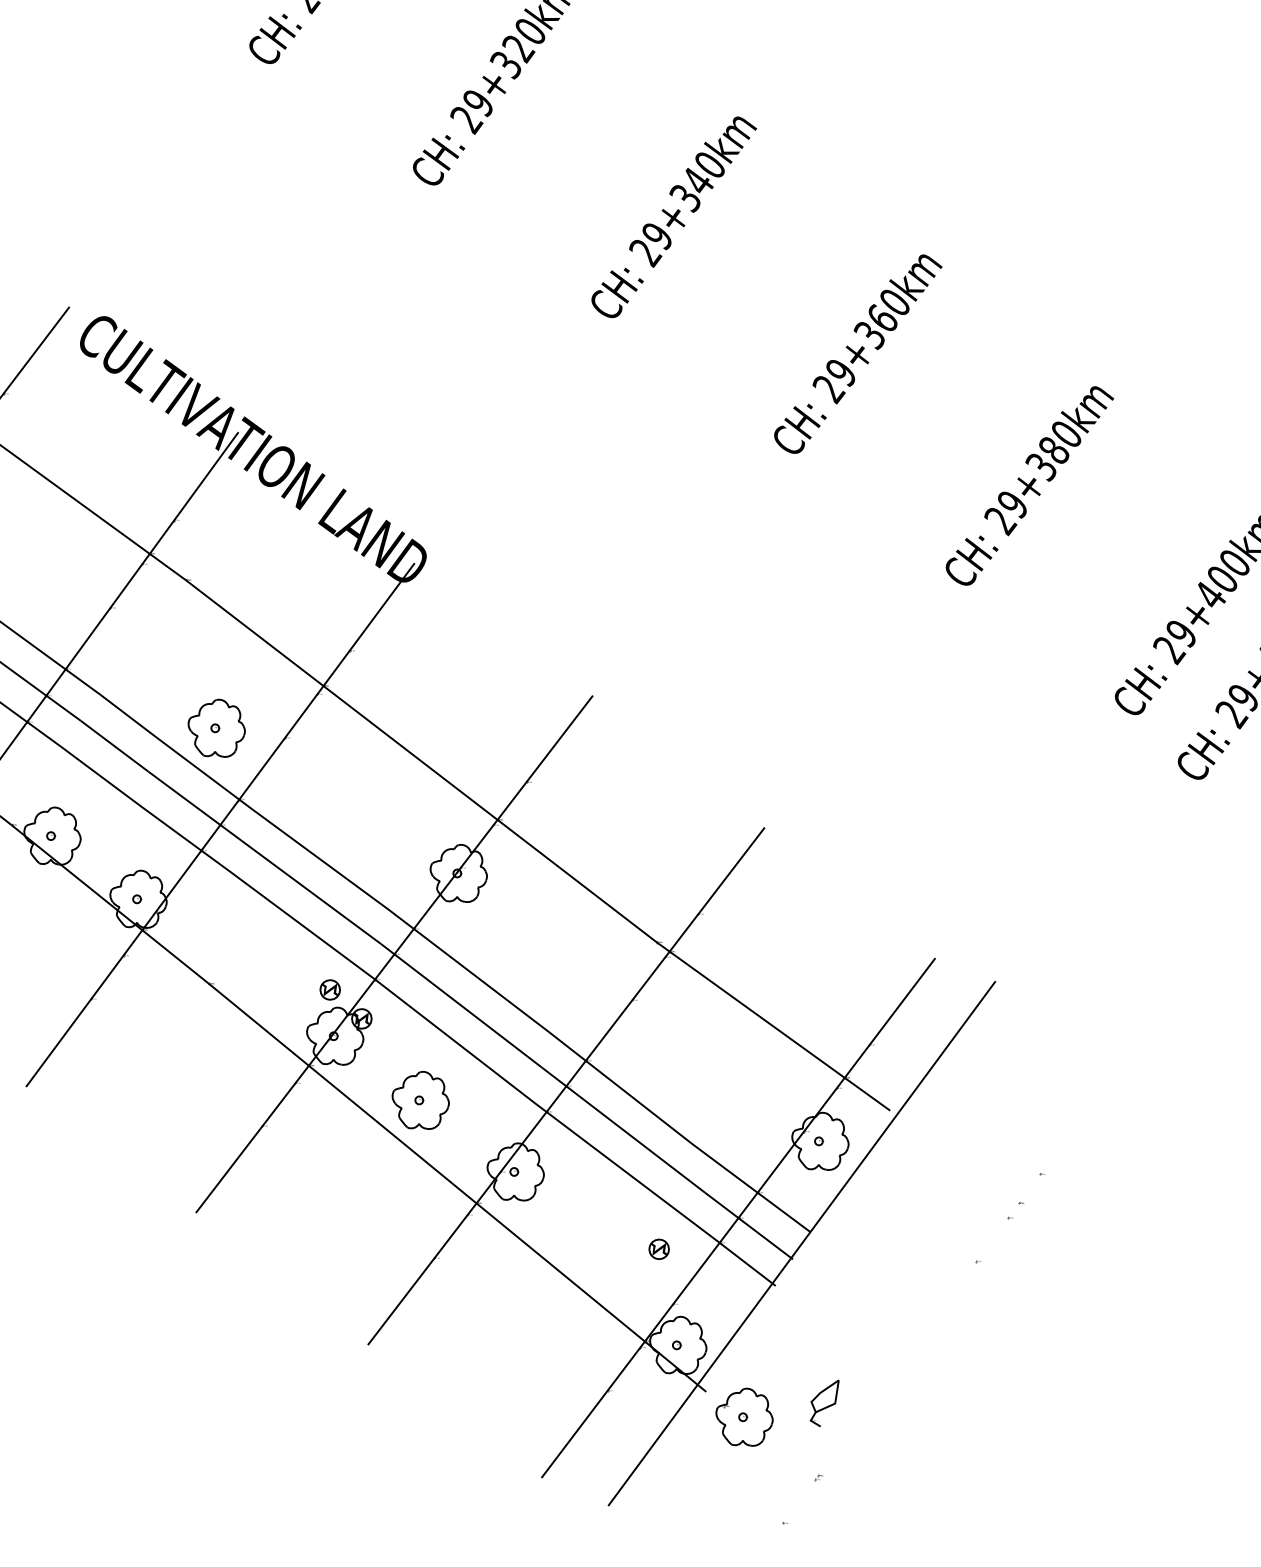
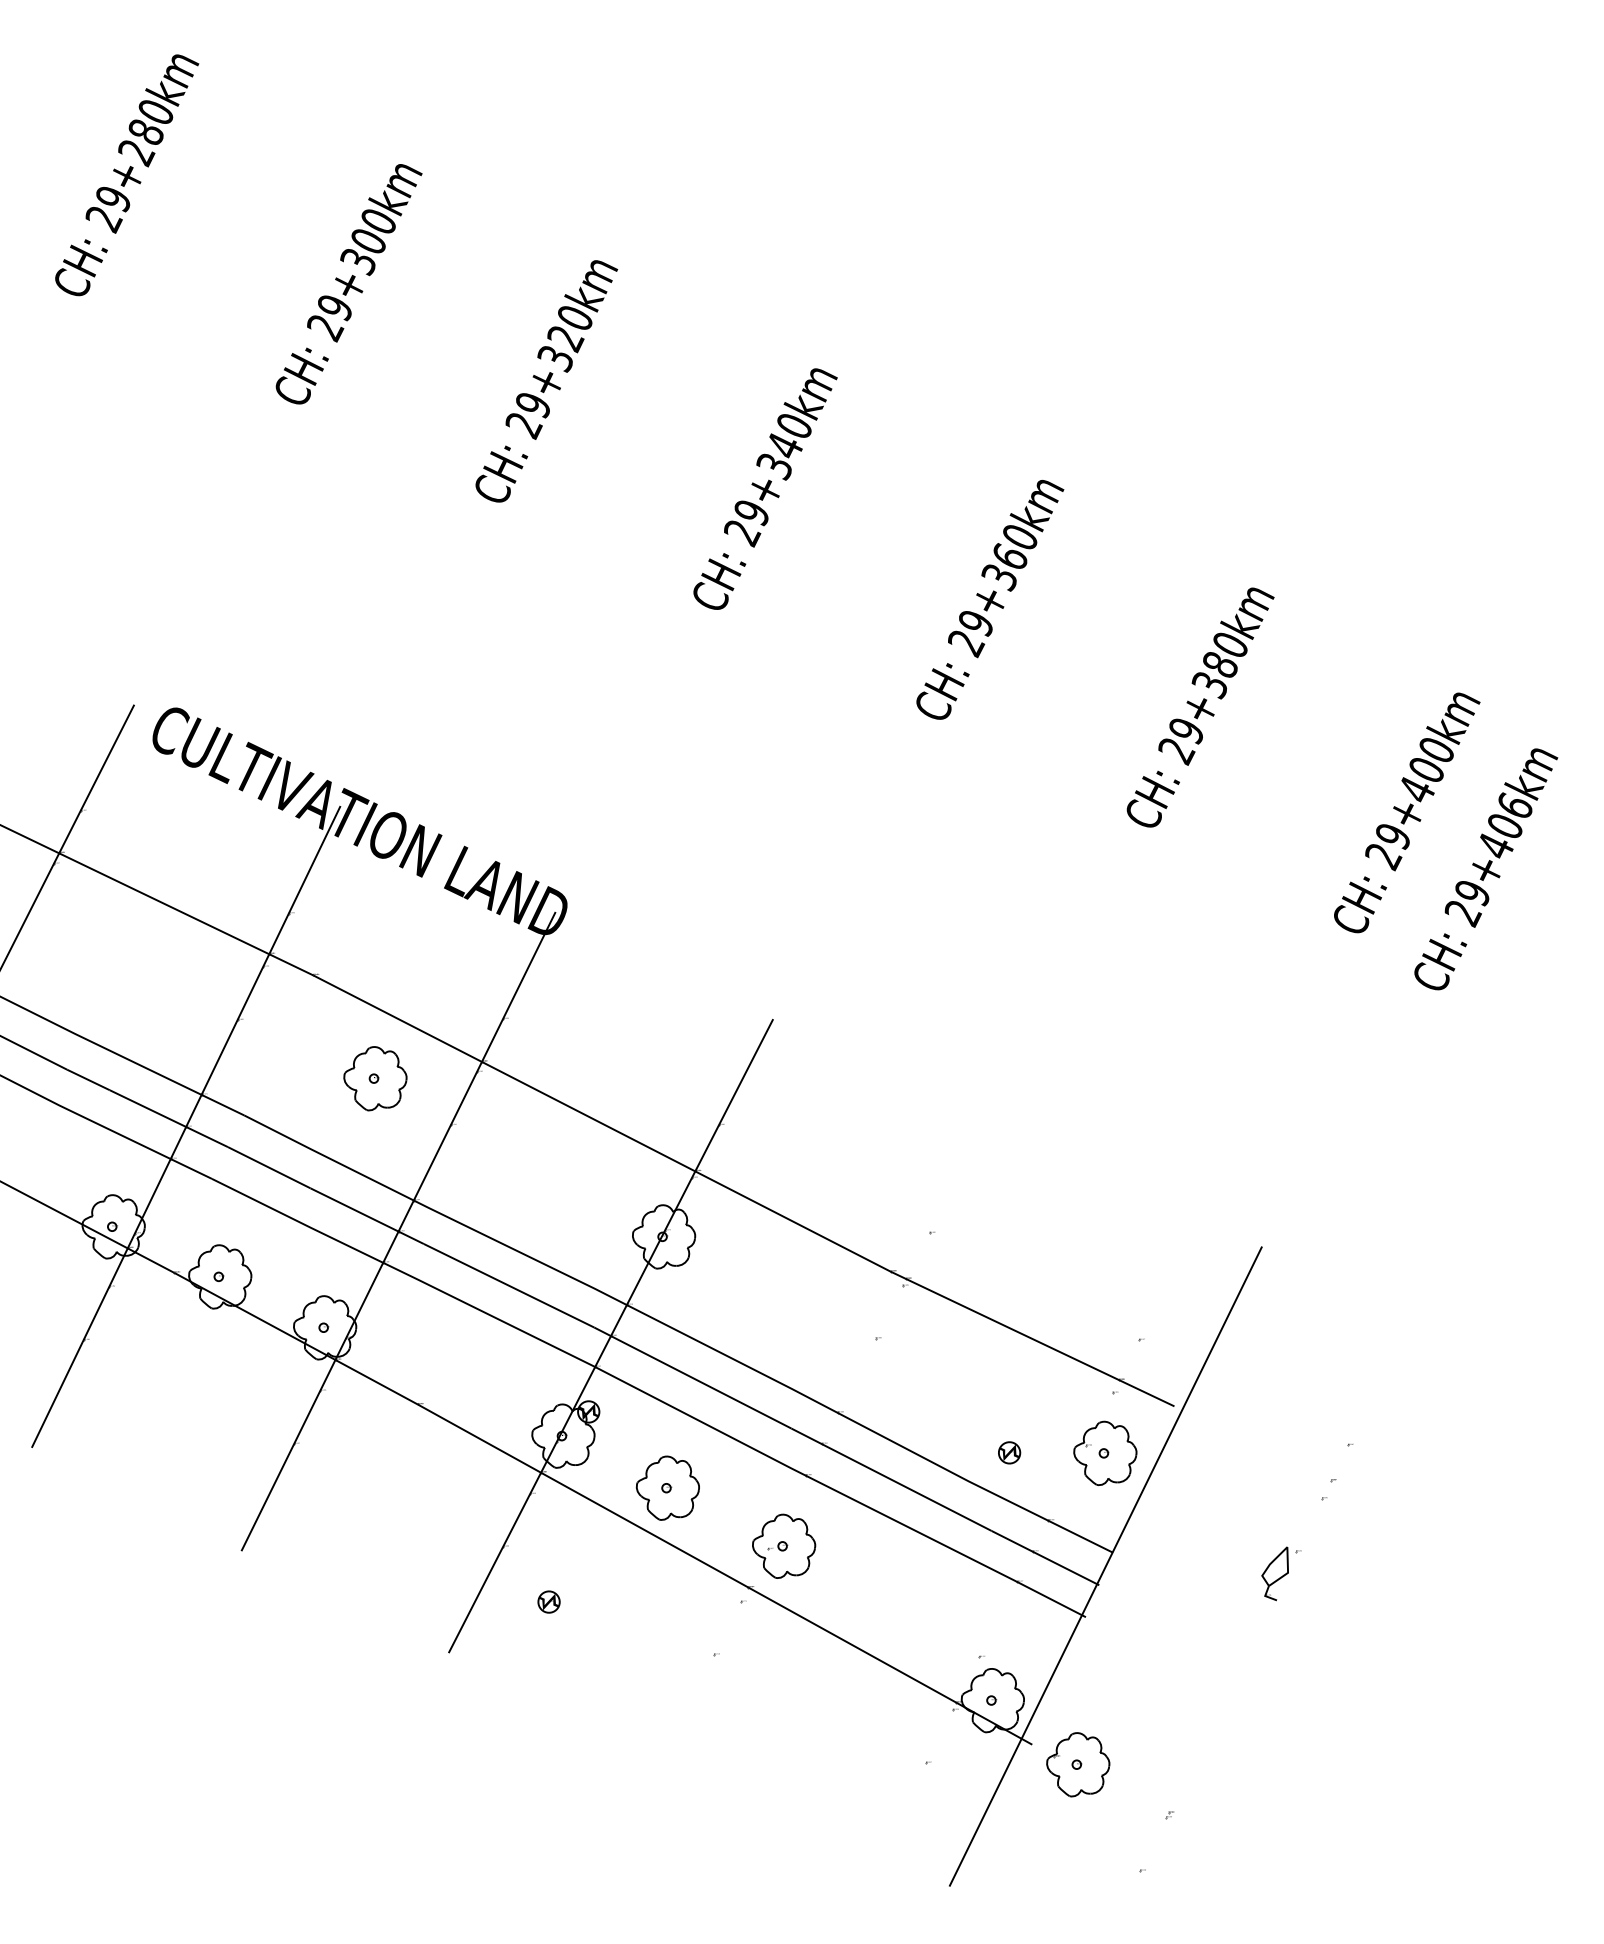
part: (216, 728) -> (375, 1078), moved
part: (329, 989) -> (548, 1601), moved
line: (566, 1085) -> (821, 1443), removed
line: (738, 1217) -> (1032, 1551), removed
part: (659, 1249) -> (1009, 1452), moved
part: (822, 1401) -> (1274, 1573), moved

